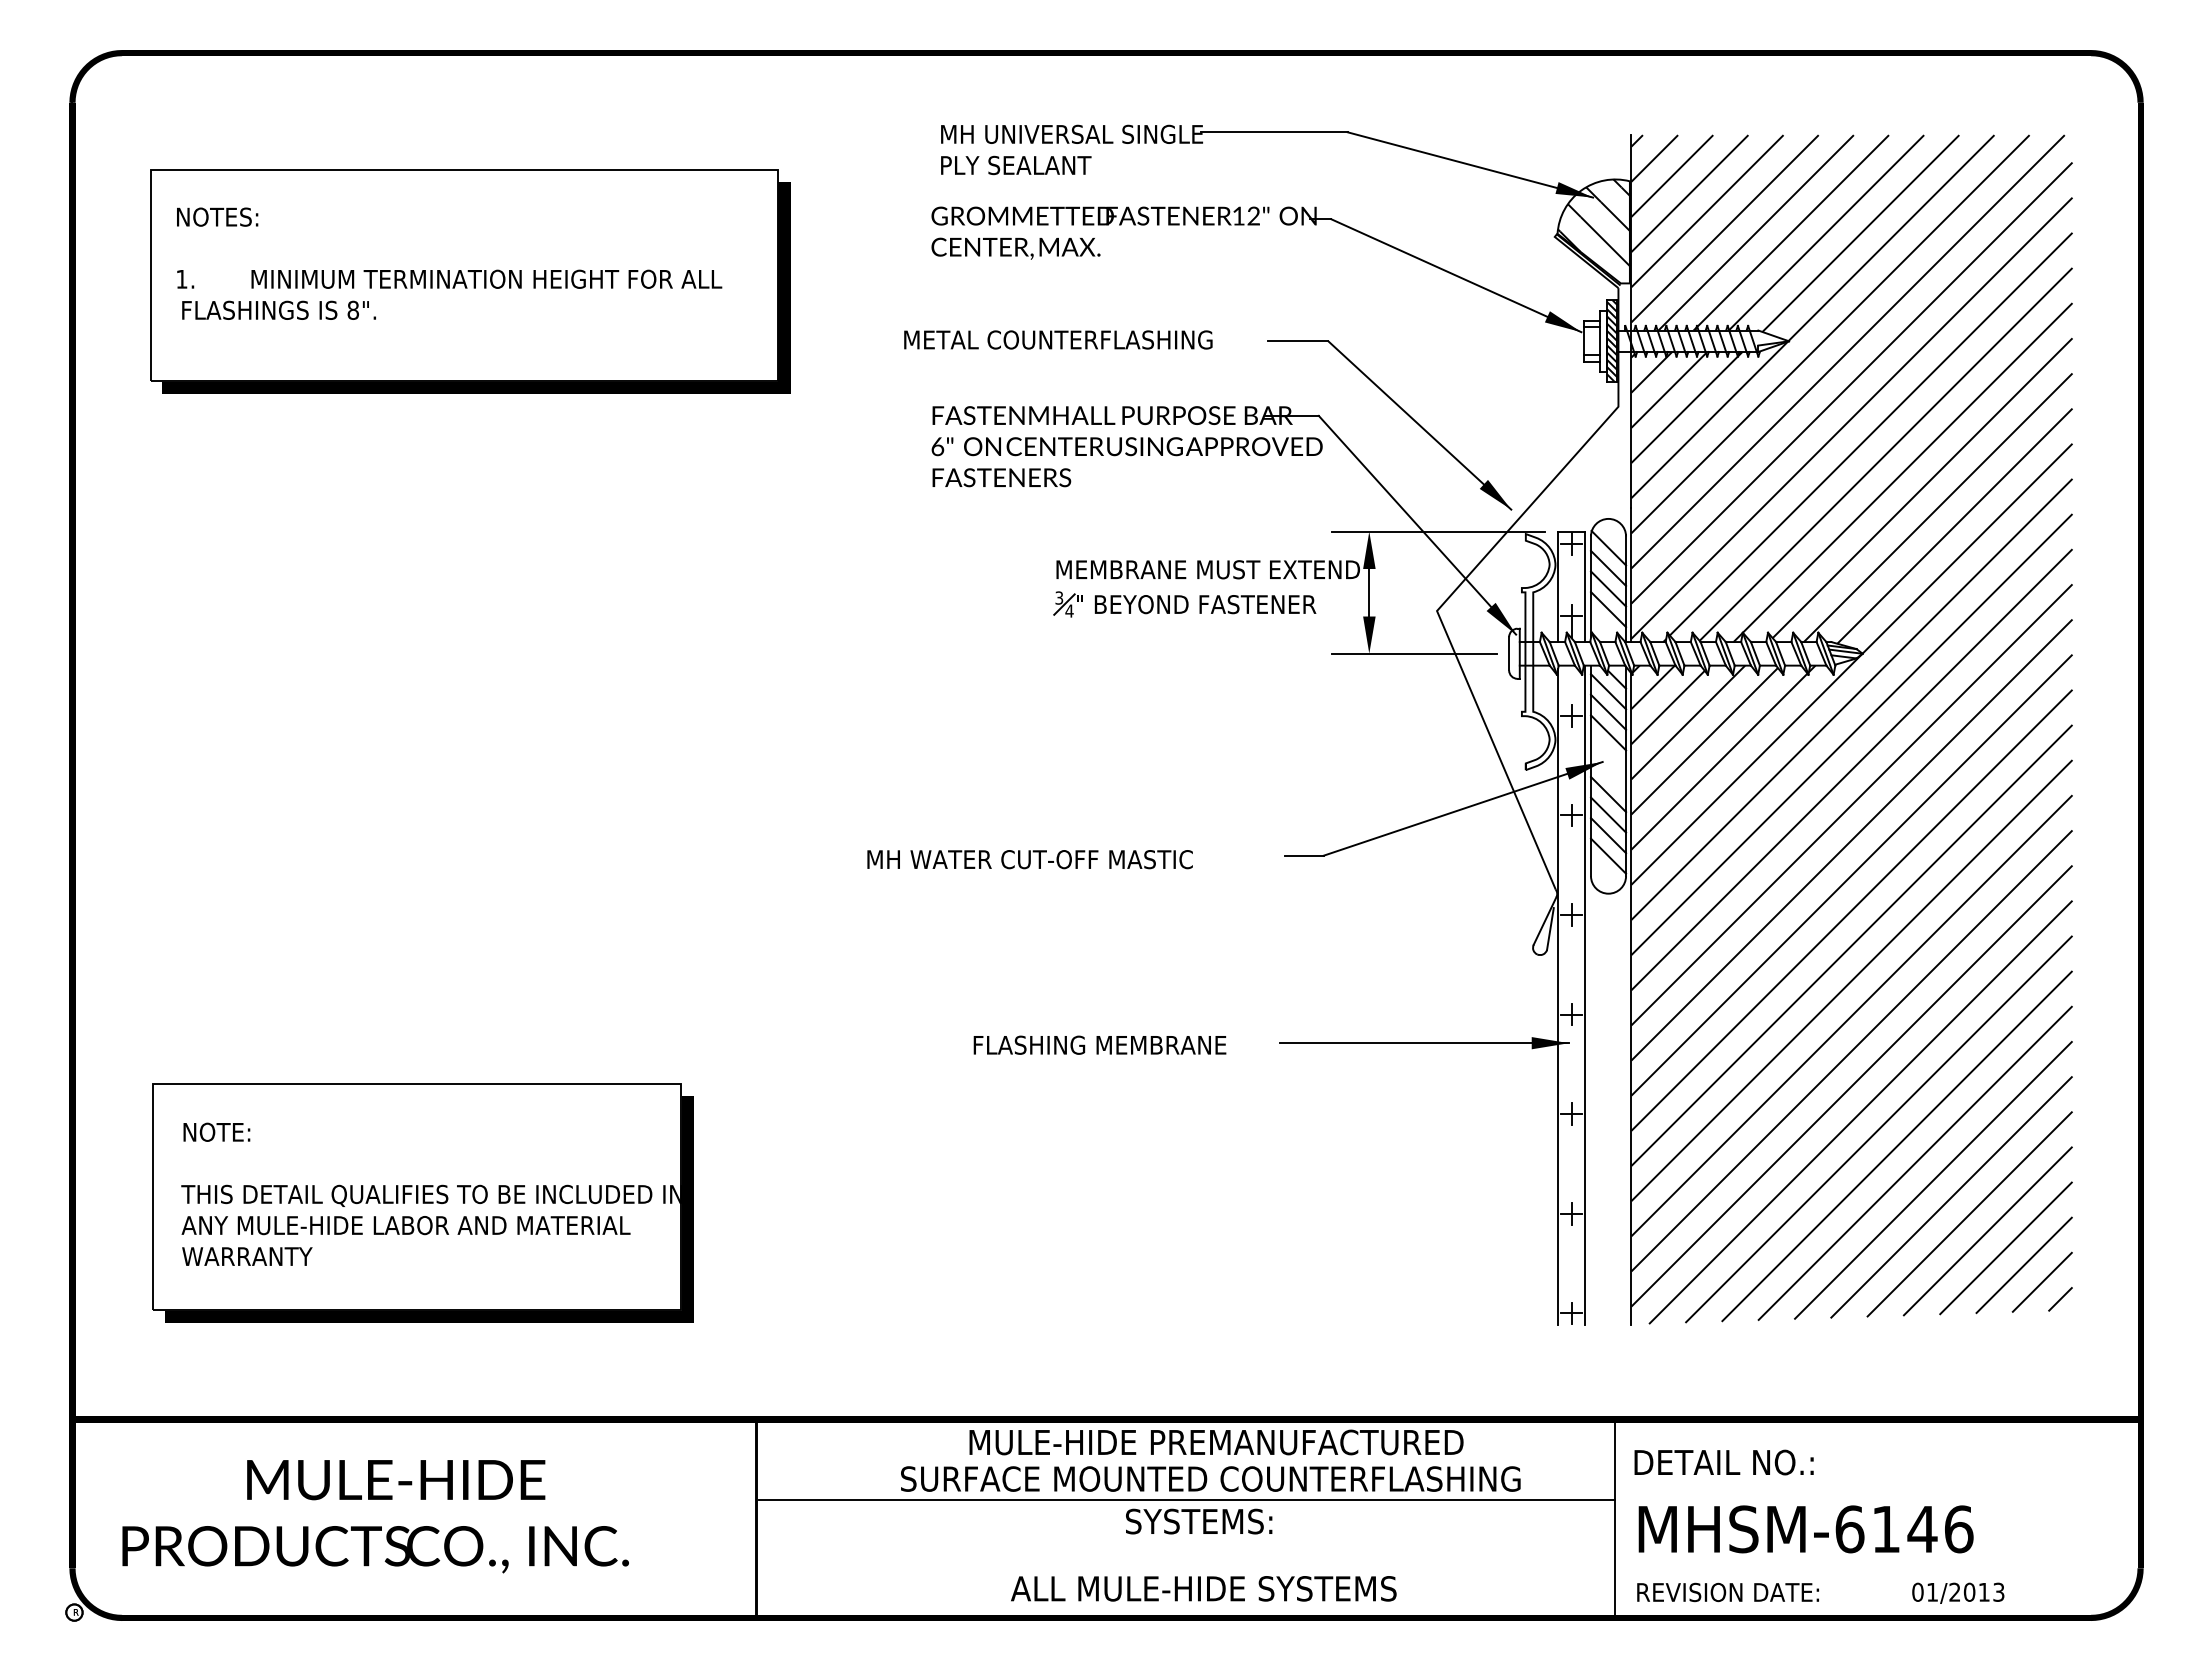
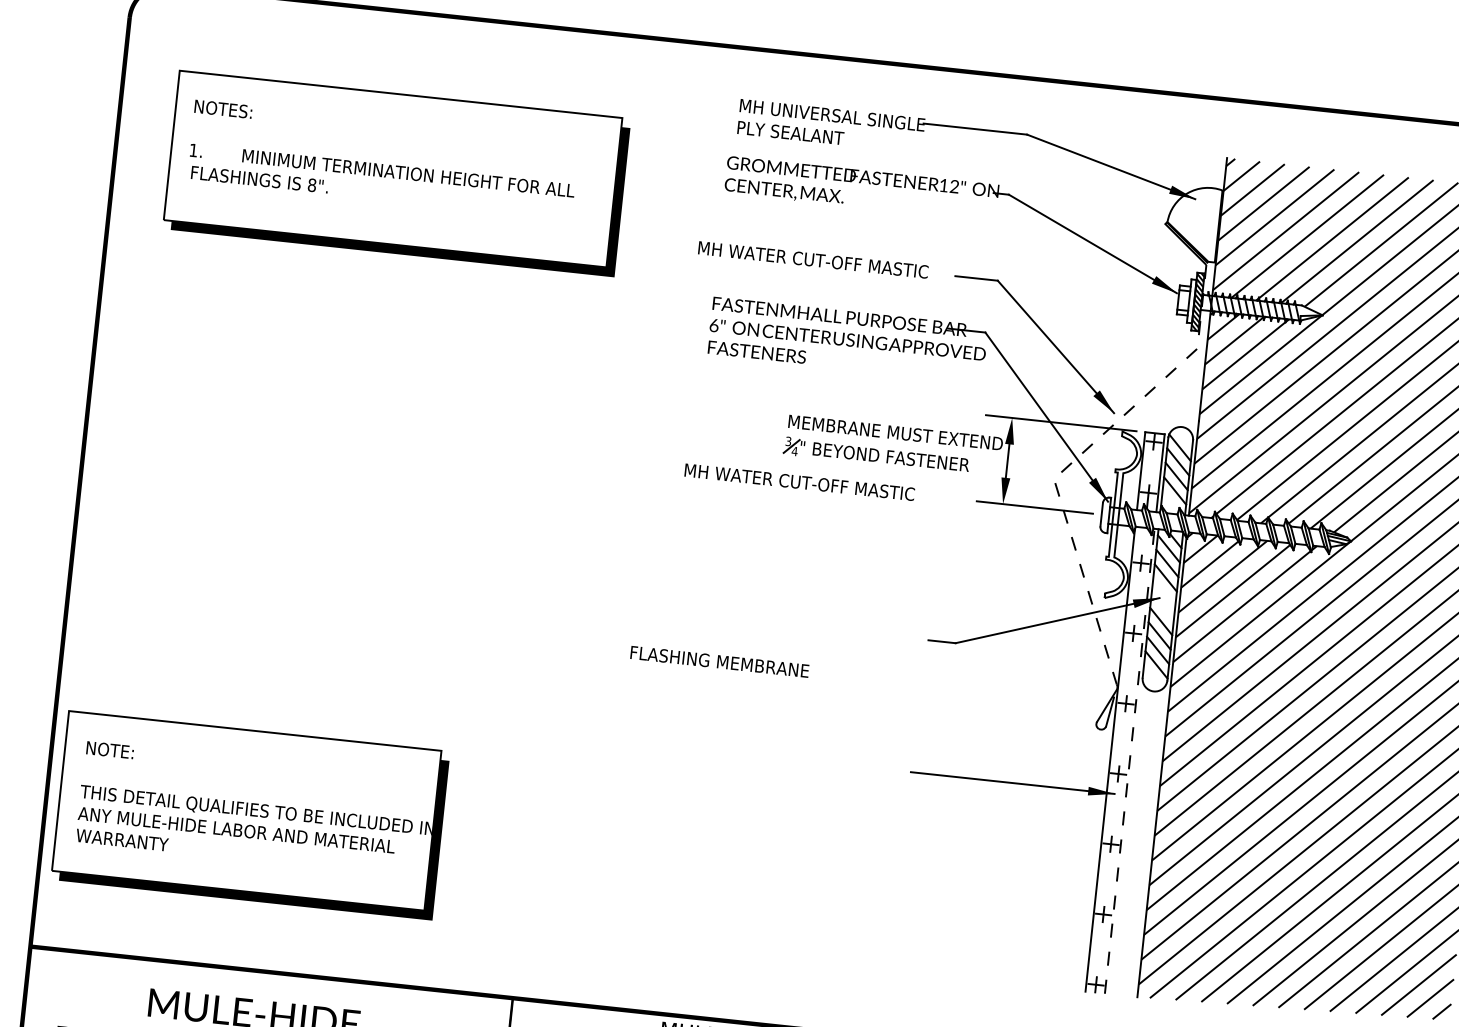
hatch: (1593, 222) -> (1193, 216), removed
text: (1077, 339) -> (820, 260), METAL COUNTERFLASHING -> MH WATER CUT-OFF MASTIC
line: (1466, 577) -> (1077, 457), solid -> dashed
text: (1029, 859) -> (799, 482), moved
line: (1585, 995) -> (1129, 761), solid -> dashed
text: (1099, 1044) -> (719, 661), moved
part: (422, 1202) -> (249, 815), moved

